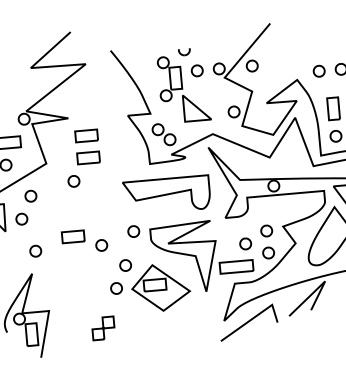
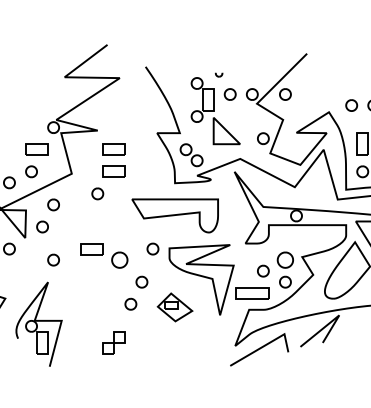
part: (183, 51) -> (218, 74), size x0.6
part: (166, 195) -> (174, 215), moved
part: (266, 230) -> (285, 259), size x1.4
part: (101, 244) -> (119, 259), size x1.4
part: (160, 287) -> (174, 307), size x0.6

